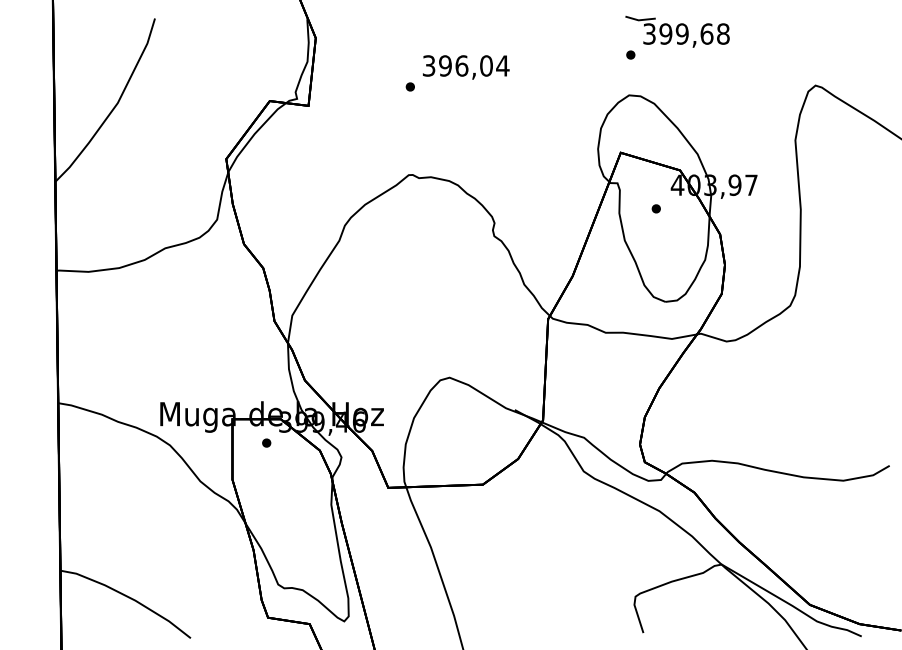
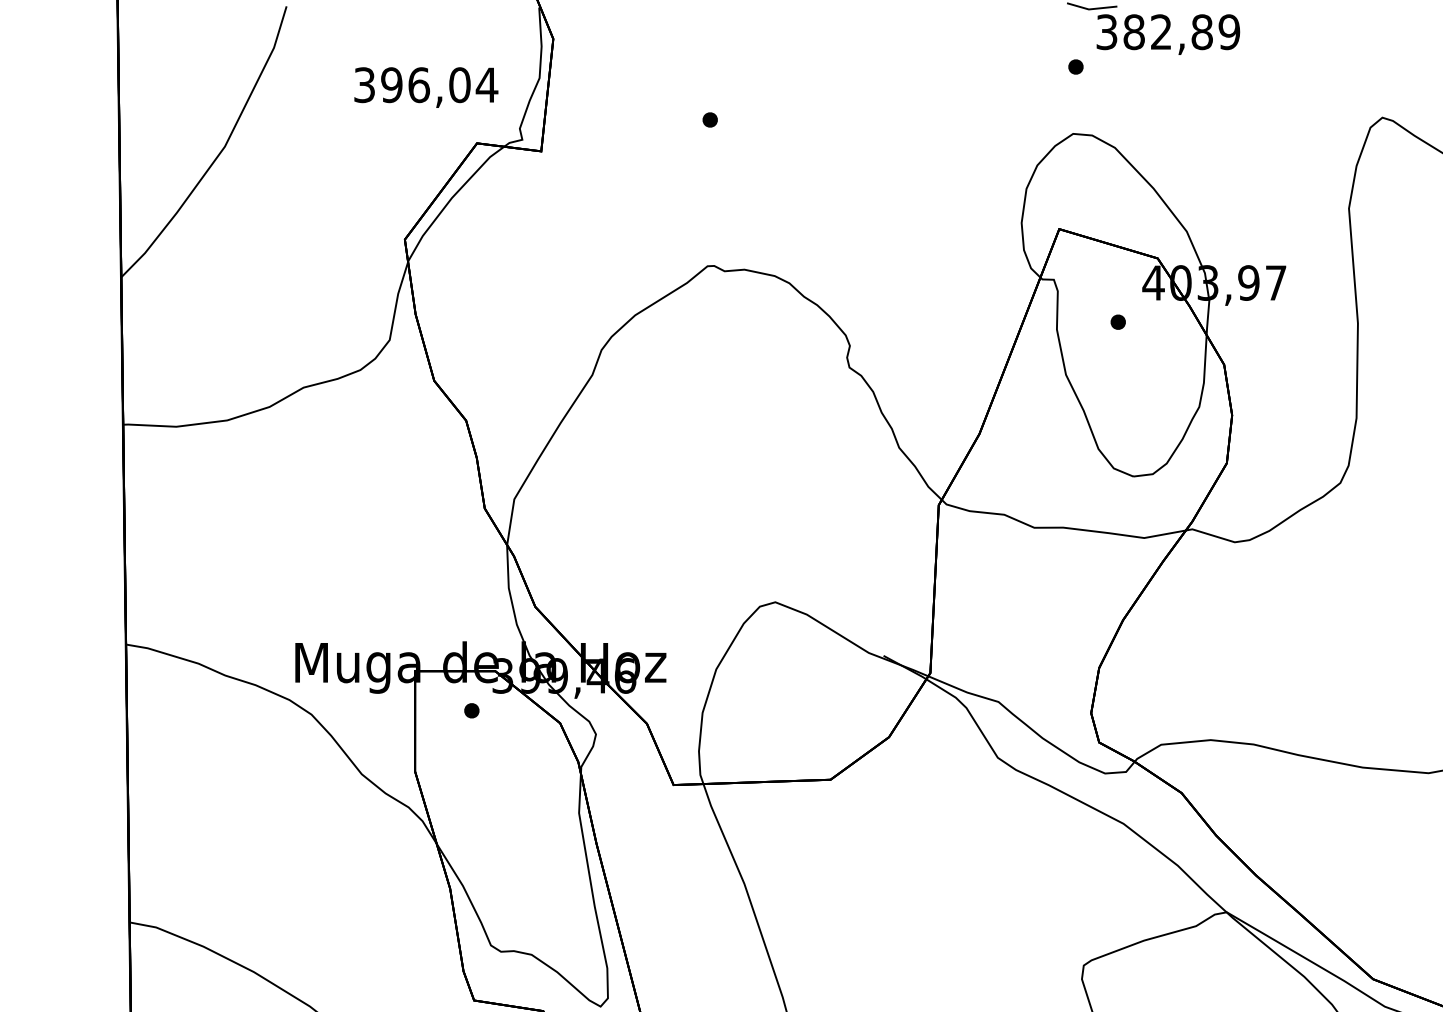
text: (694, 33) -> (1181, 31), 399,68 -> 382,89
text: (466, 67) -> (426, 87), moved

